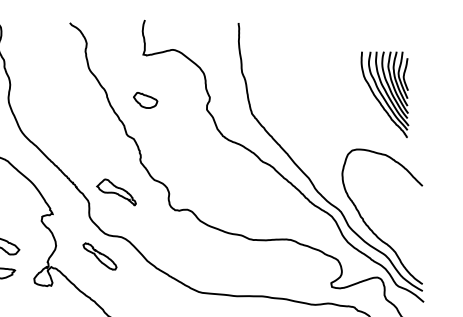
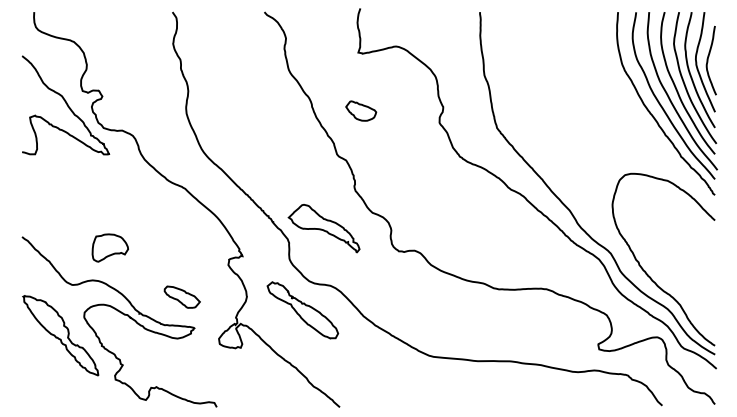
part: (384, 94) -> (666, 103), size x1.67
part: (116, 192) -> (323, 228), size x1.43
part: (99, 256) -> (302, 310), size x1.67

